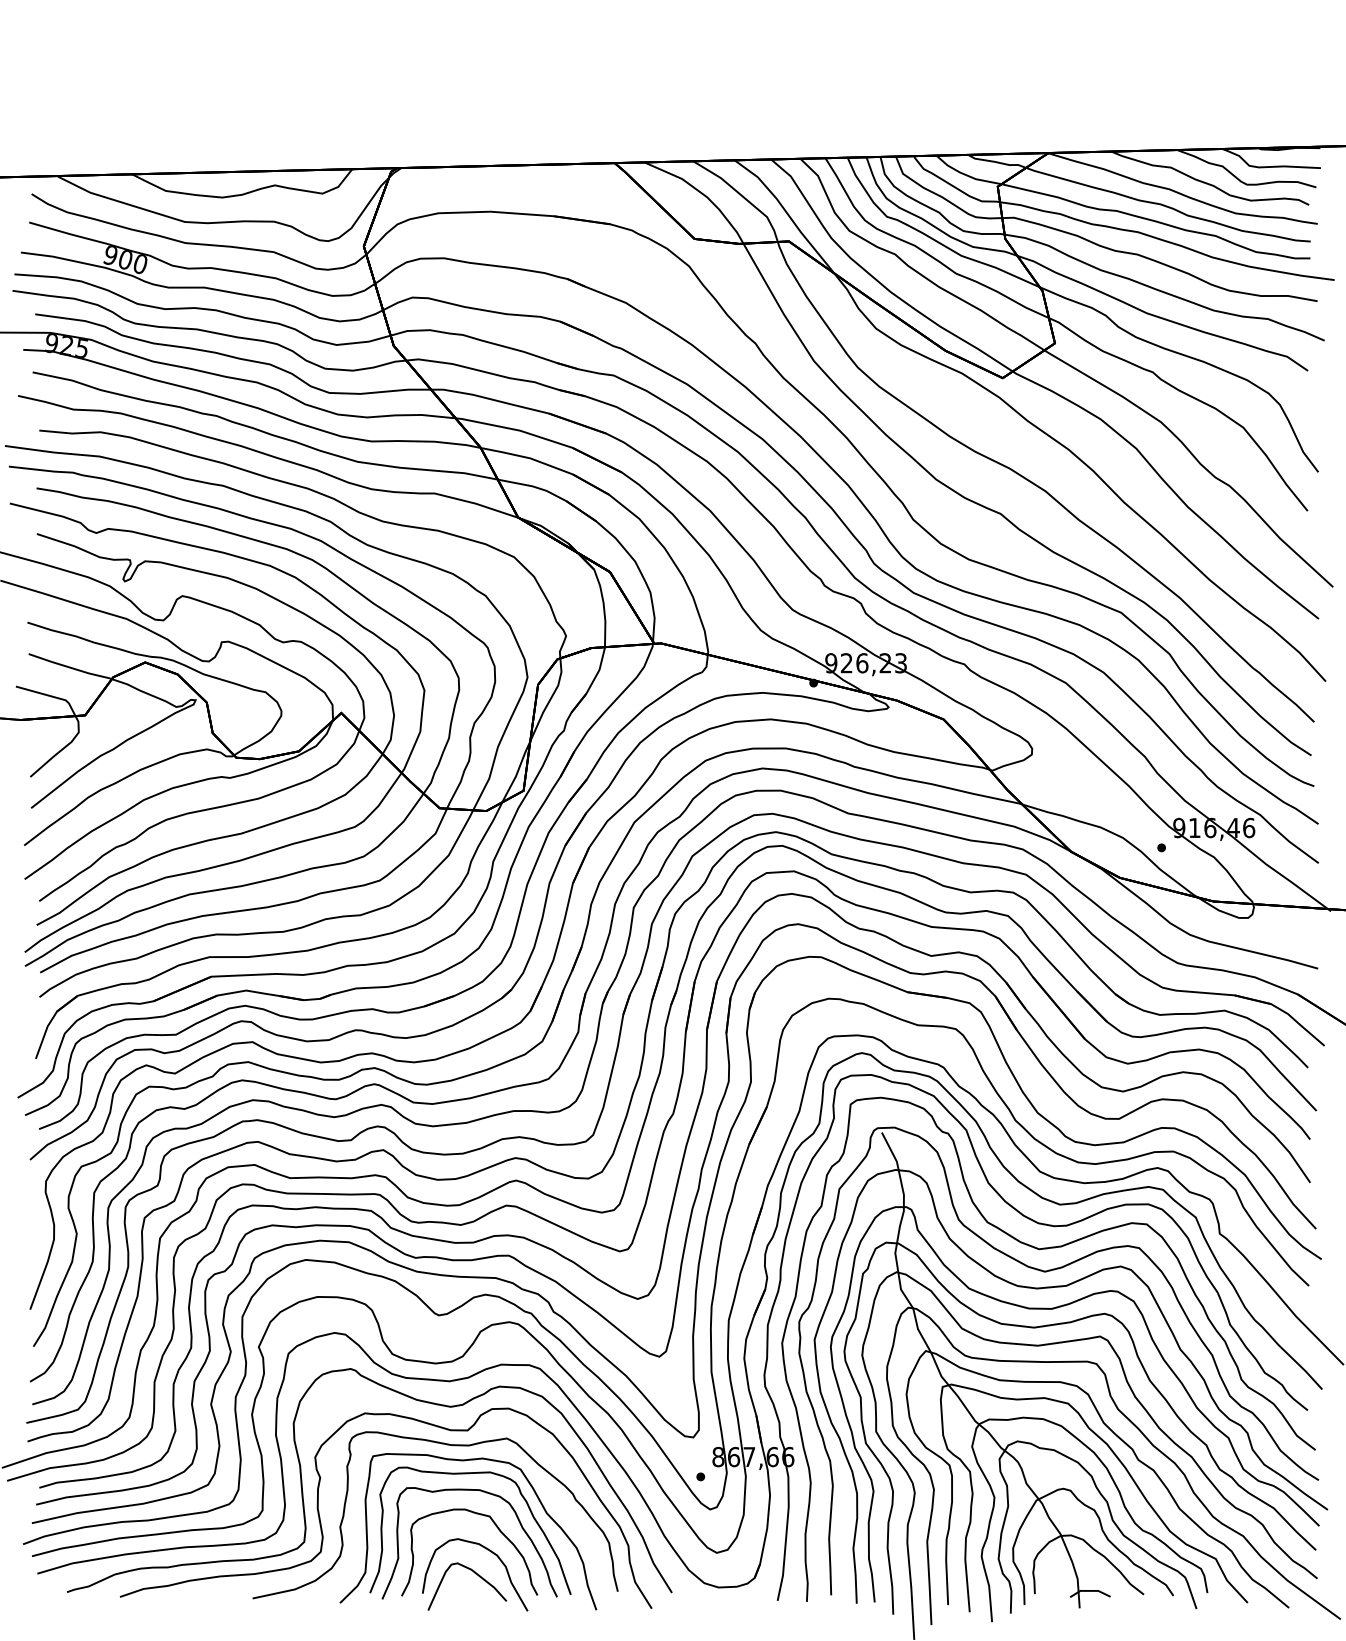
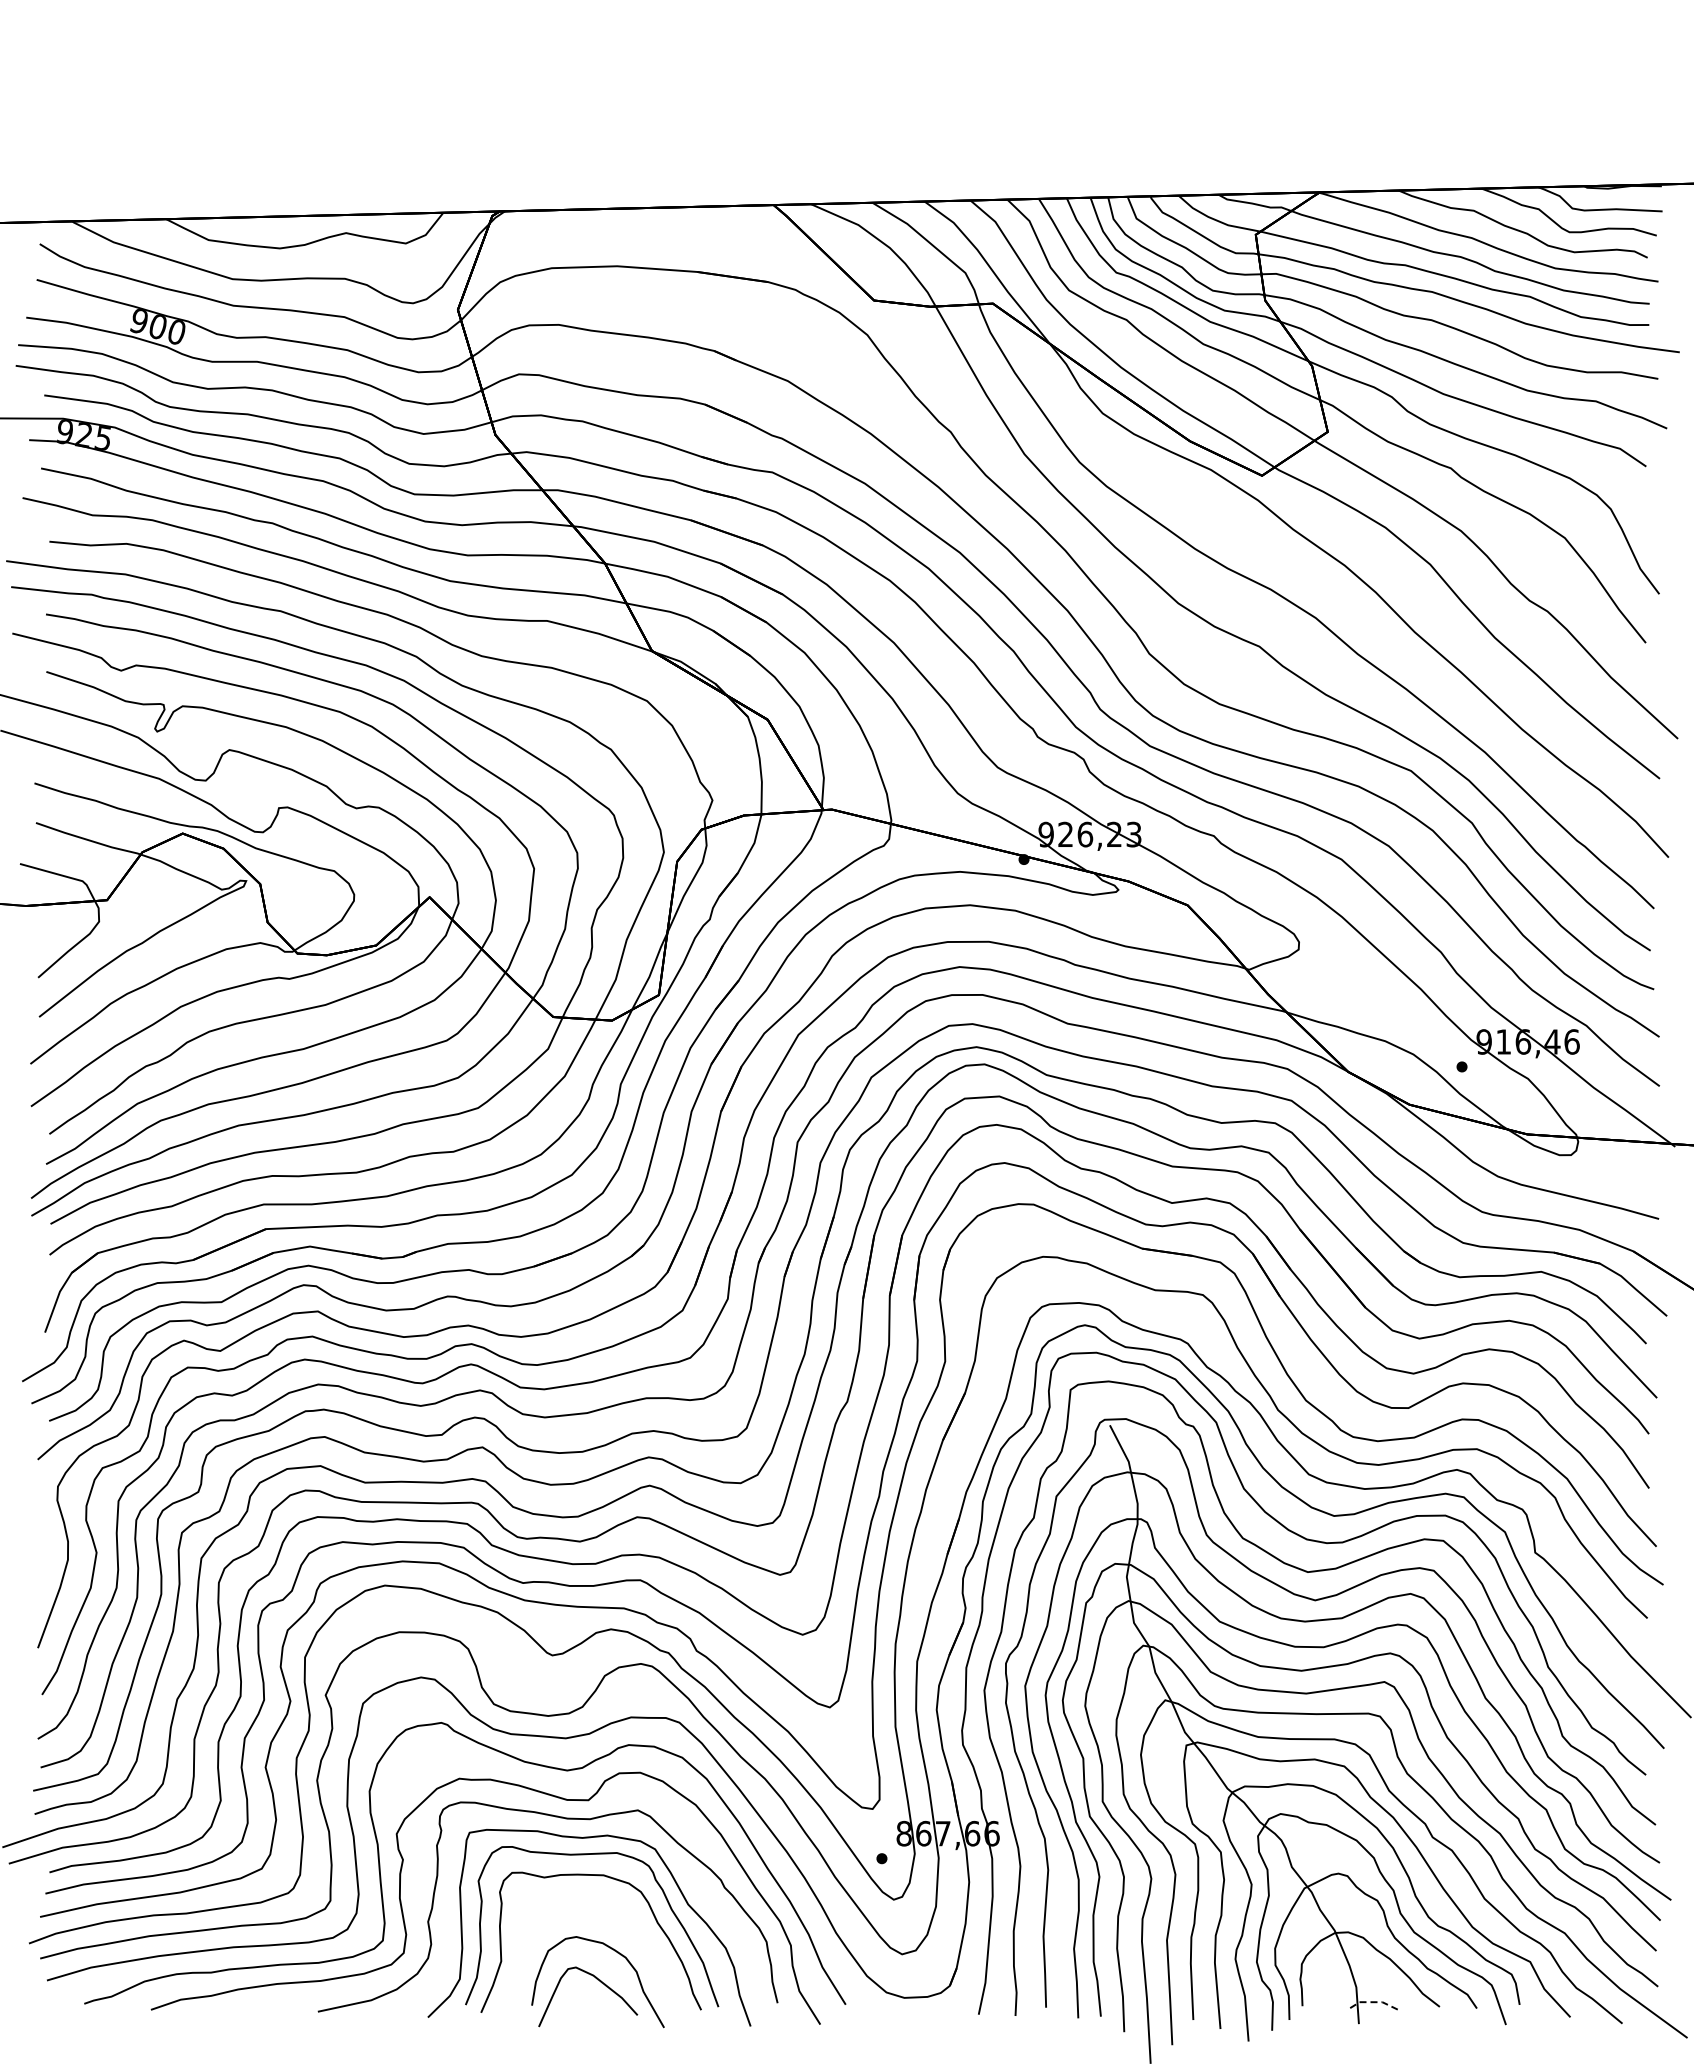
curve: (497, 1529) -> (626, 1924), removed
line: (1089, 1591) -> (1371, 2002), solid -> dashed

